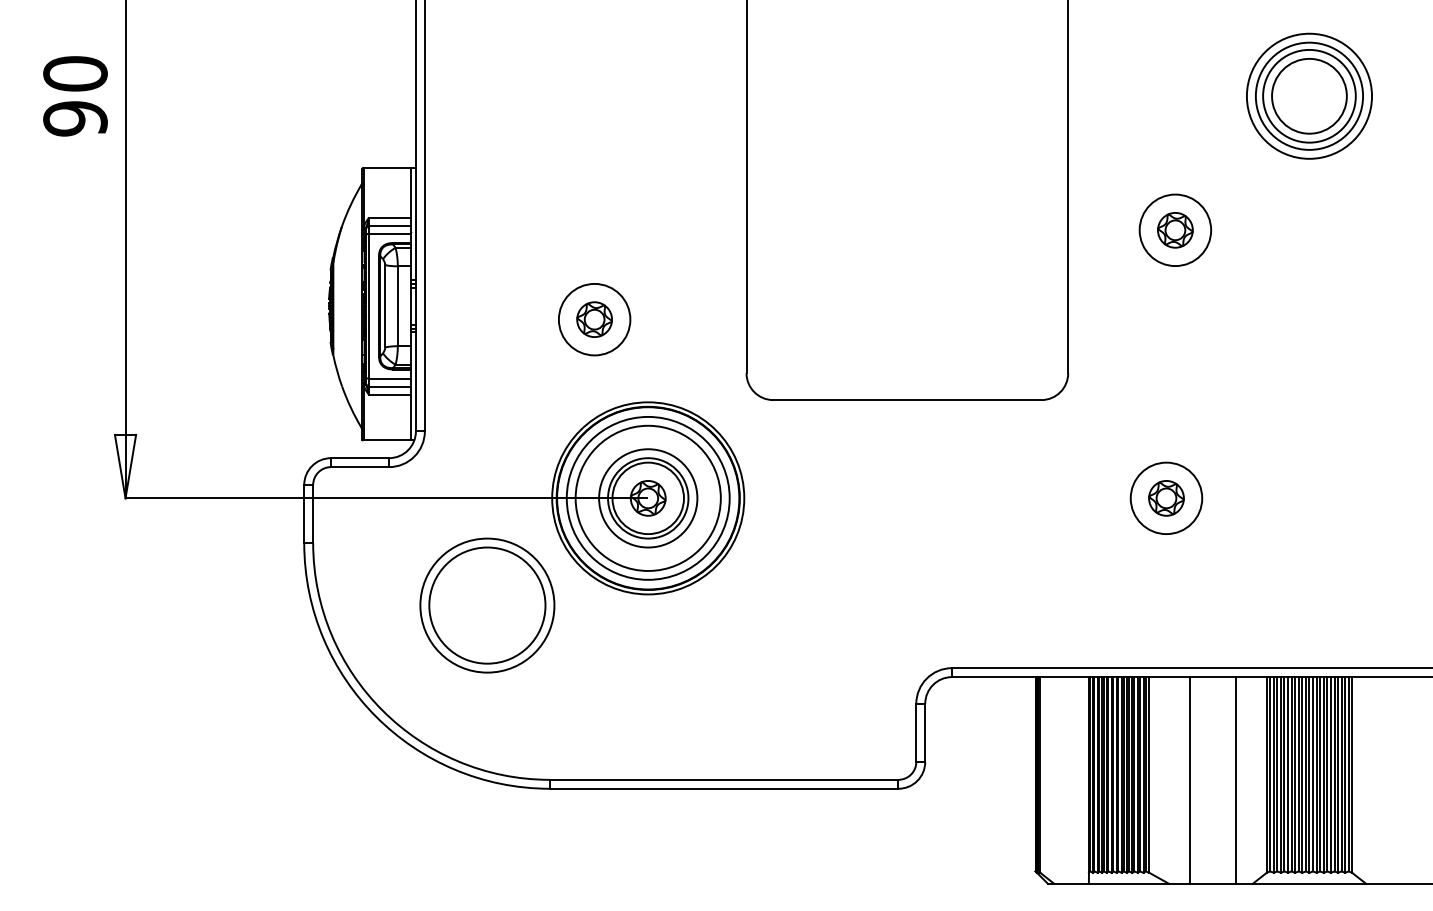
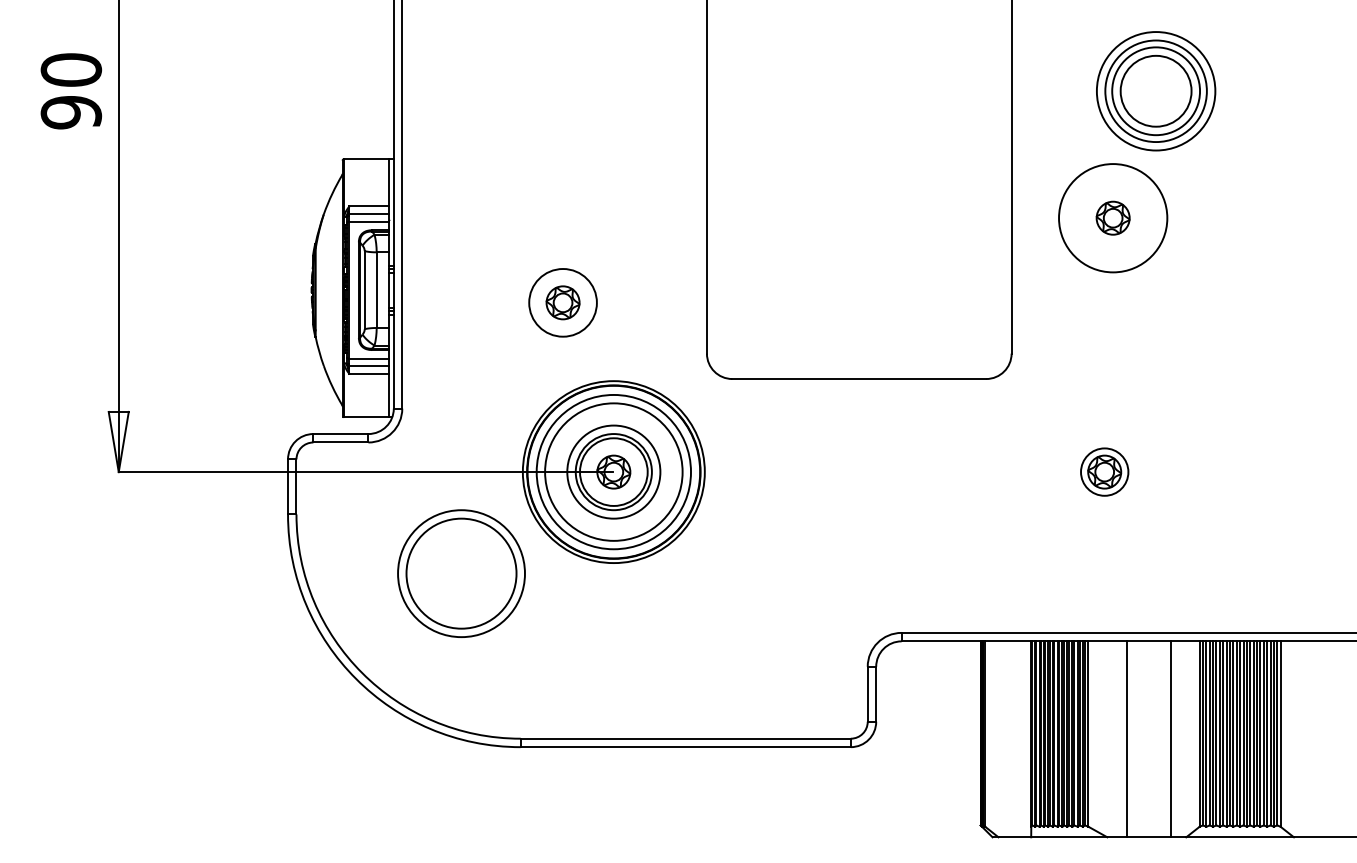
part: (1309, 96) -> (1156, 91), moved
circle: (1175, 230) -> (1113, 218), size x1.6
circle: (1166, 497) -> (1104, 471), size x0.7

